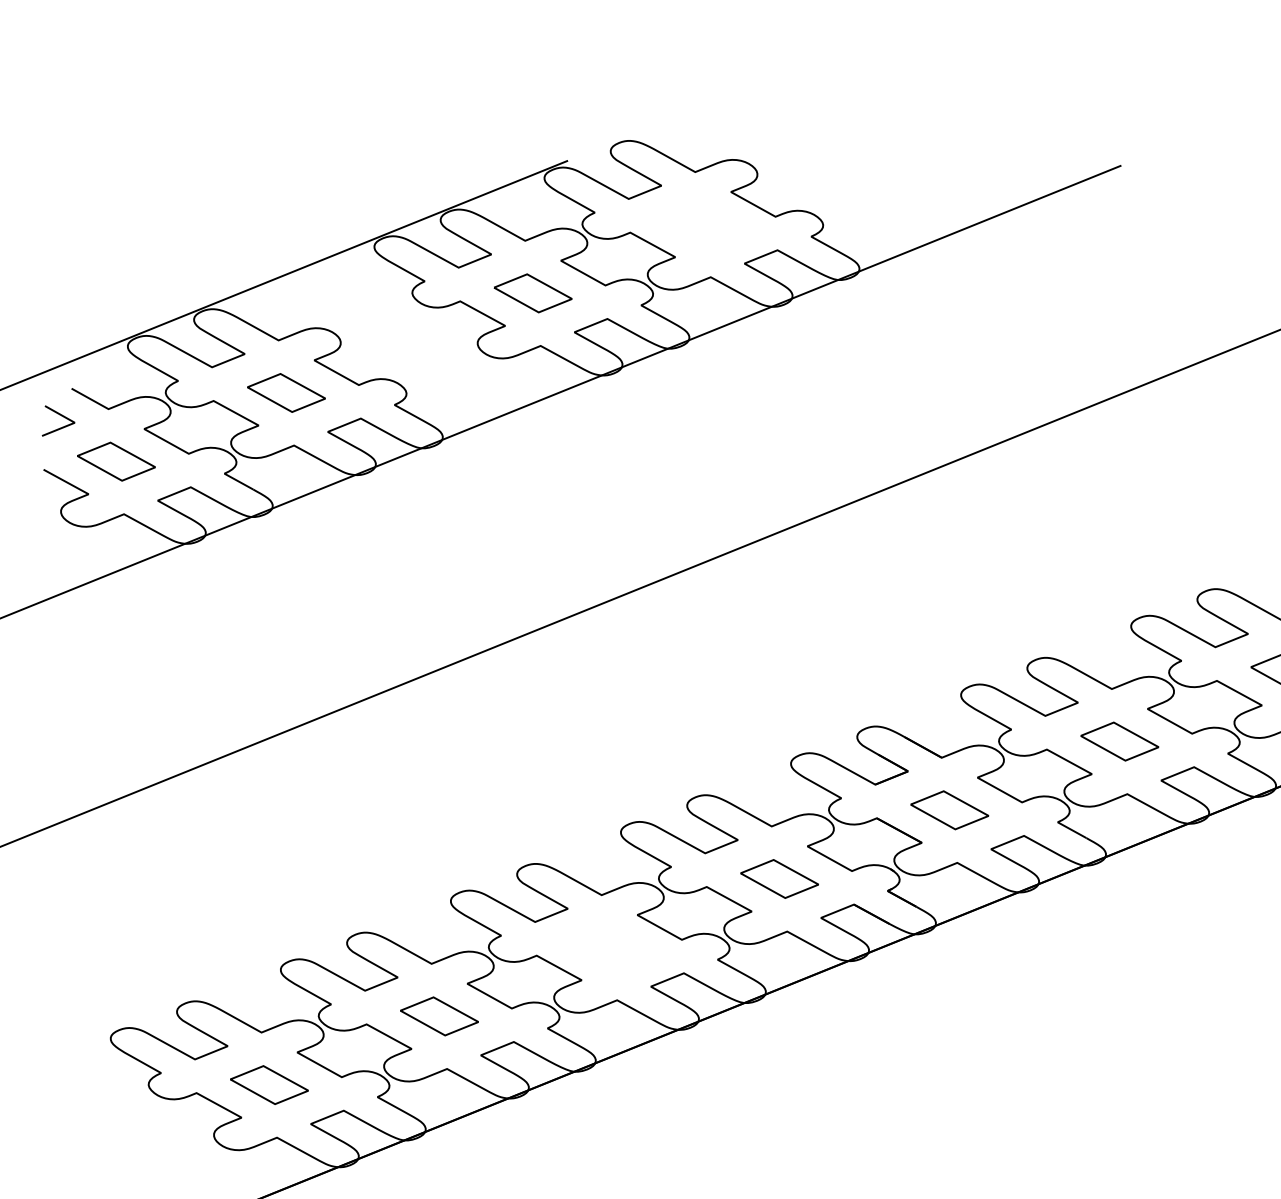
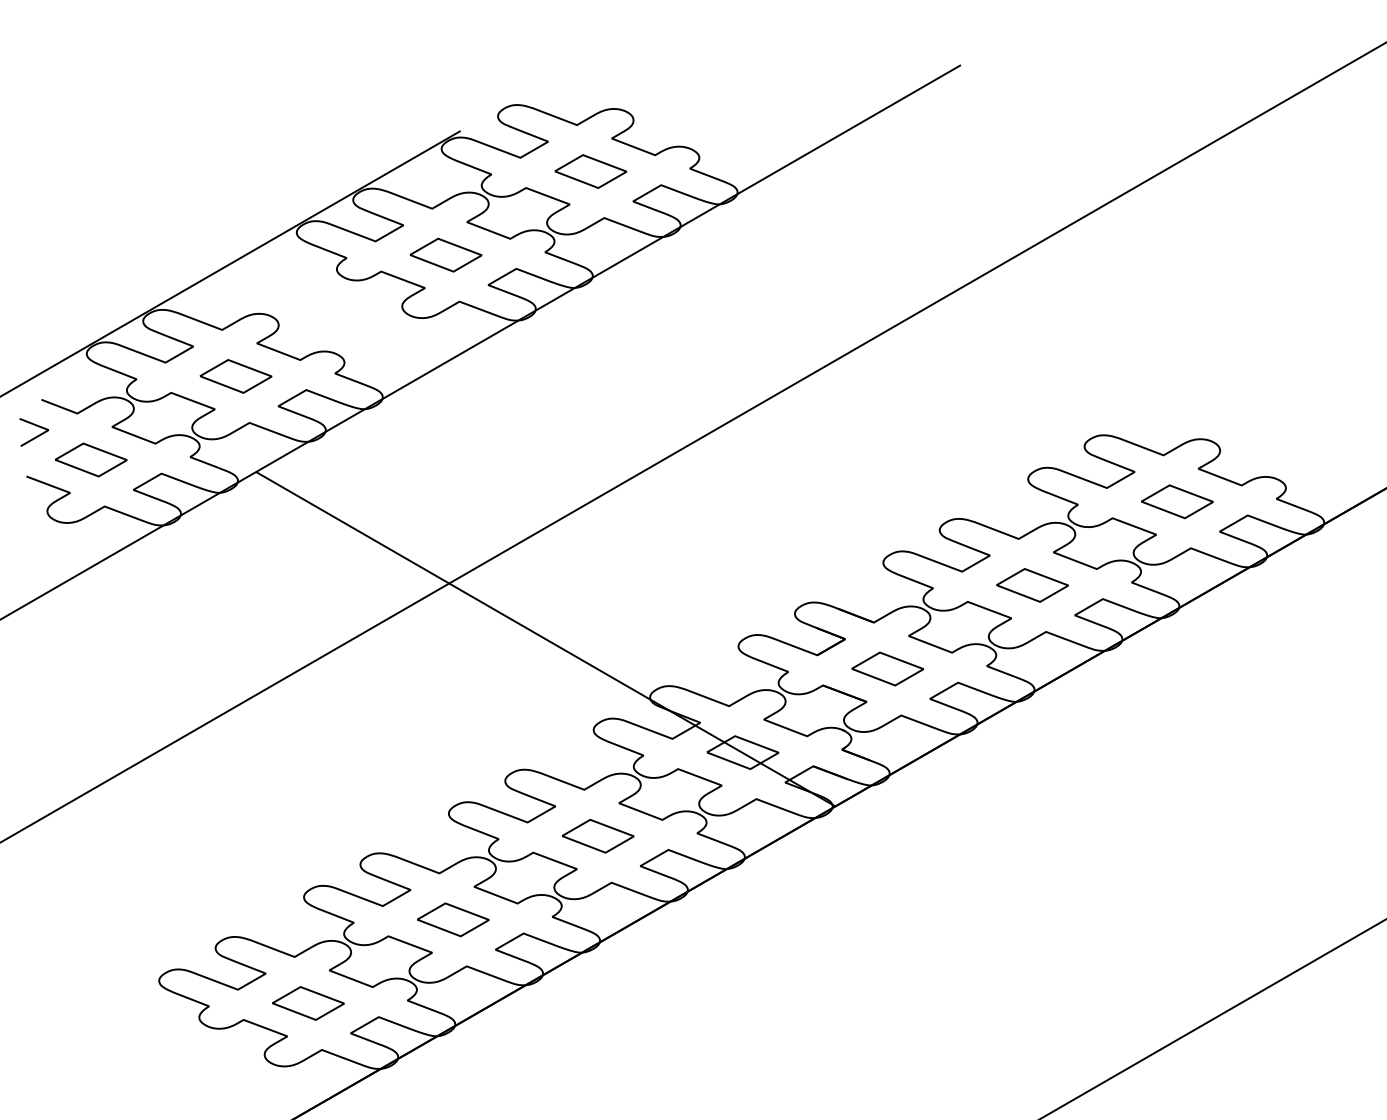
curve: (697, 236) -> (587, 182), added
line: (582, 725) -> (545, 639), added
curve: (612, 935) -> (599, 824), added

